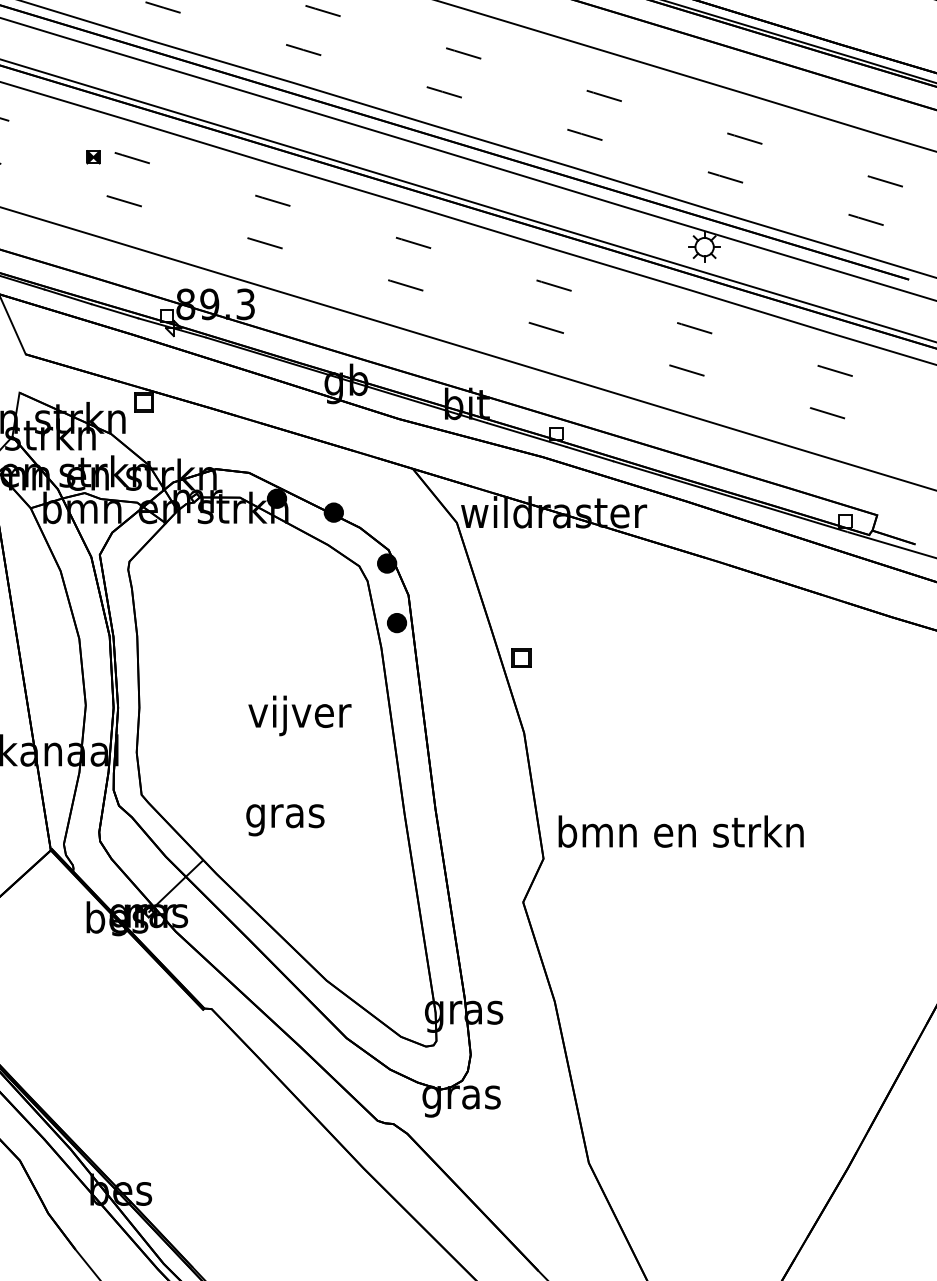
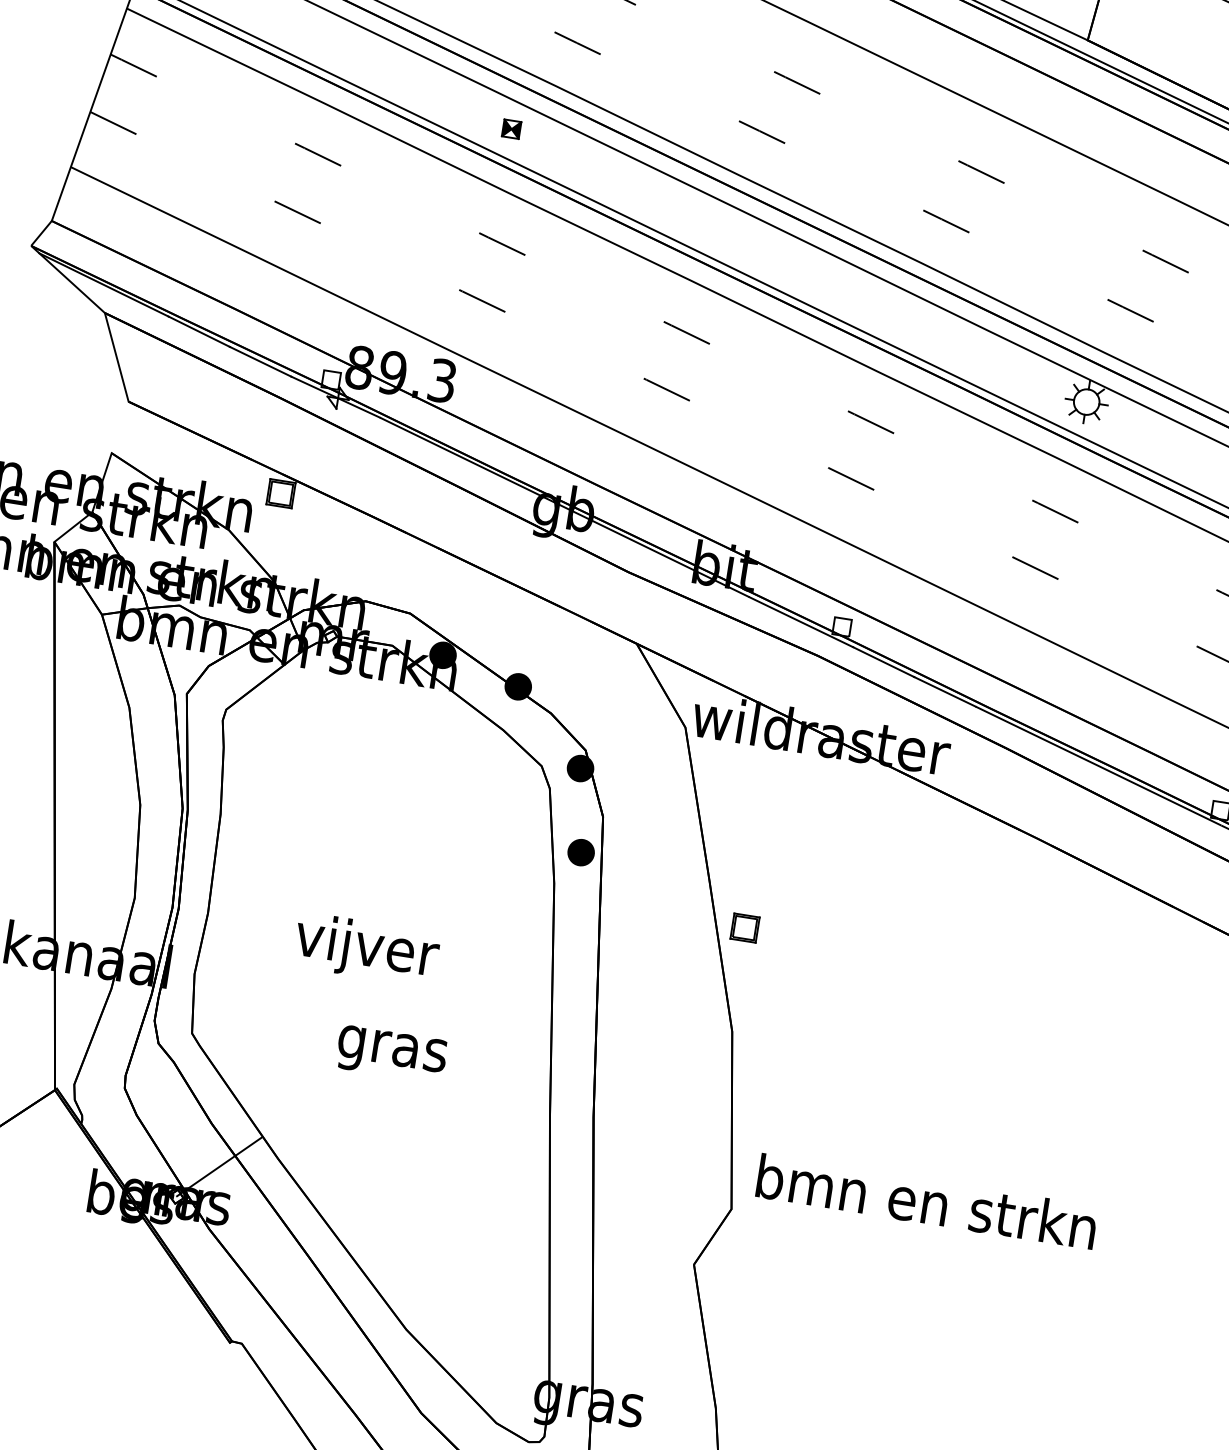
part: (93, 157) -> (511, 129), moved
text: (299, 715) -> (366, 949), moved
text: (285, 820) -> (391, 1054), moved

